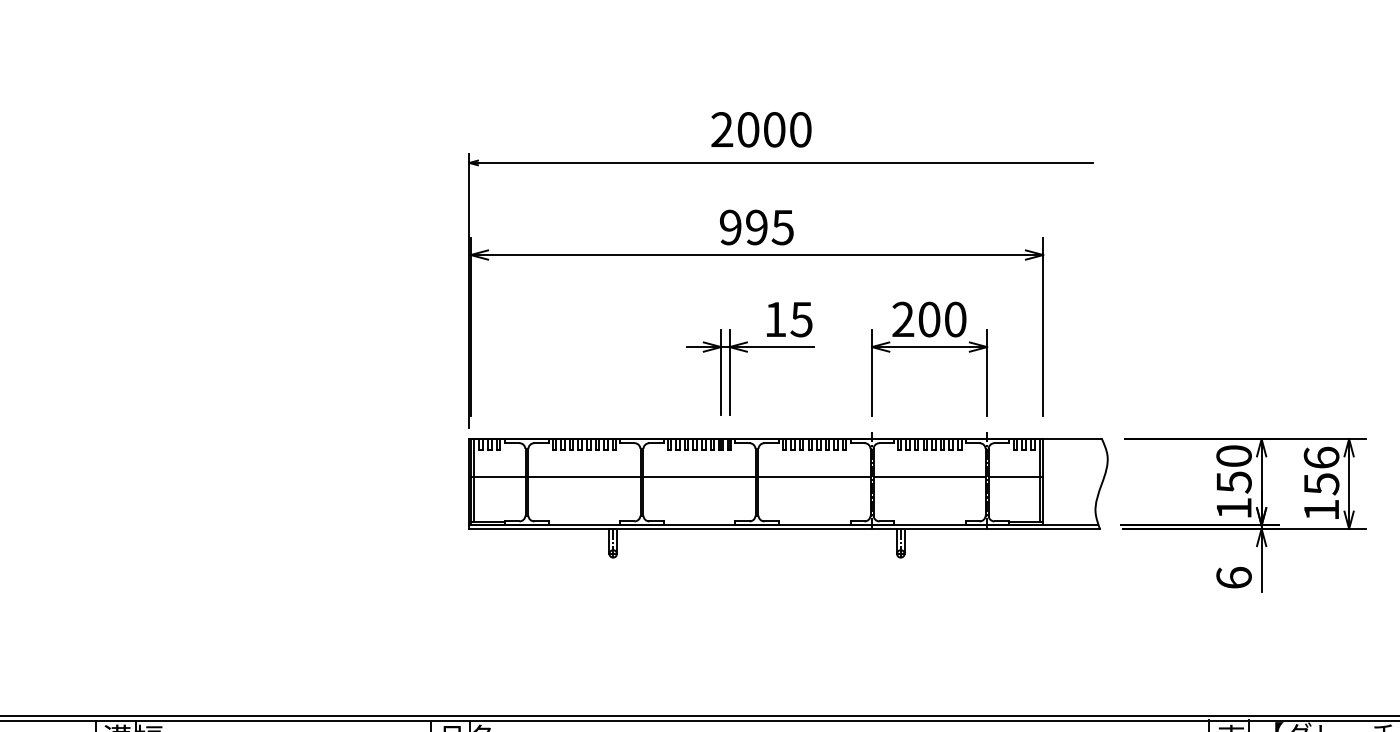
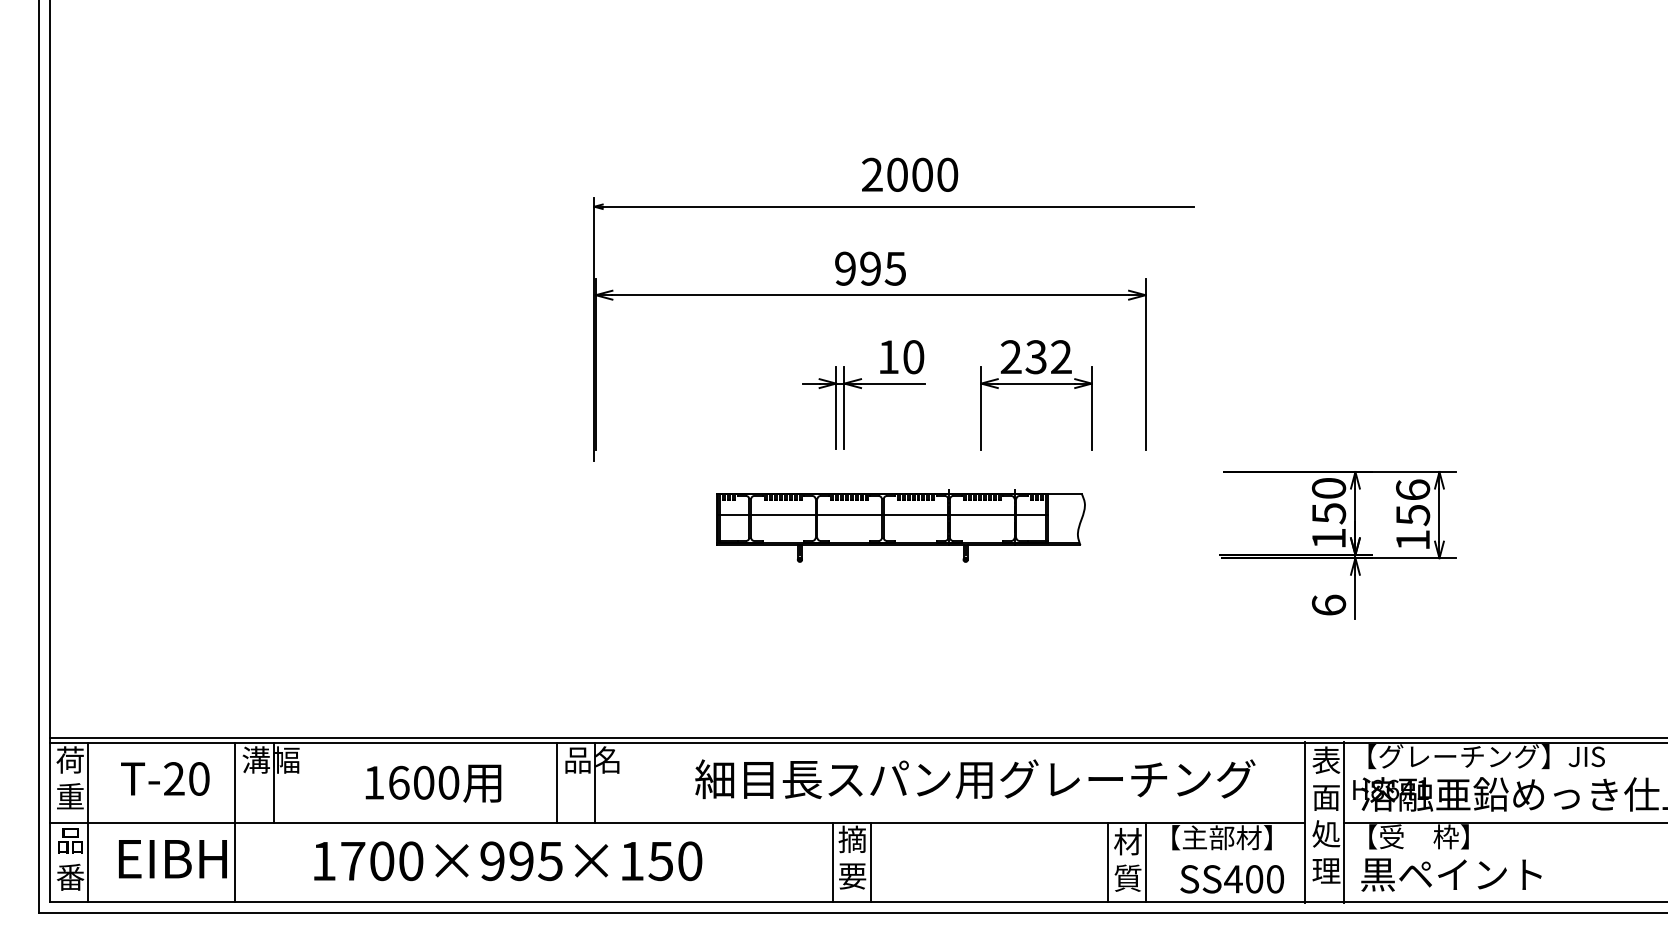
text: (761, 129) -> (910, 174), moved
text: (801, 319) -> (913, 357), 15 -> 10
text: (942, 319) -> (1048, 357), 200 -> 232
part: (788, 494) -> (900, 525), size x0.6

